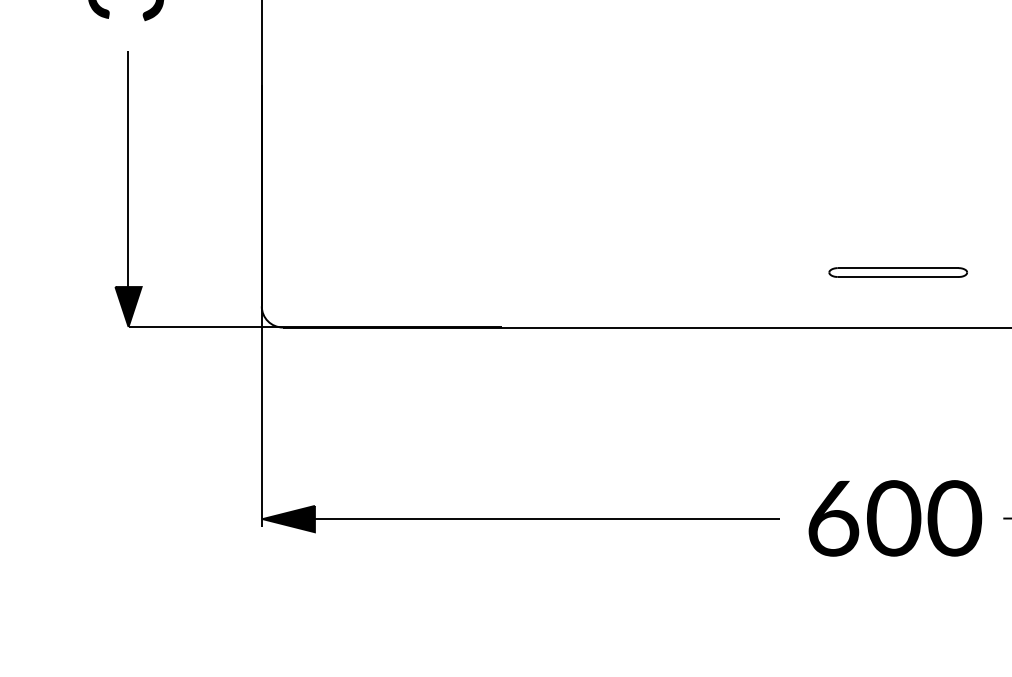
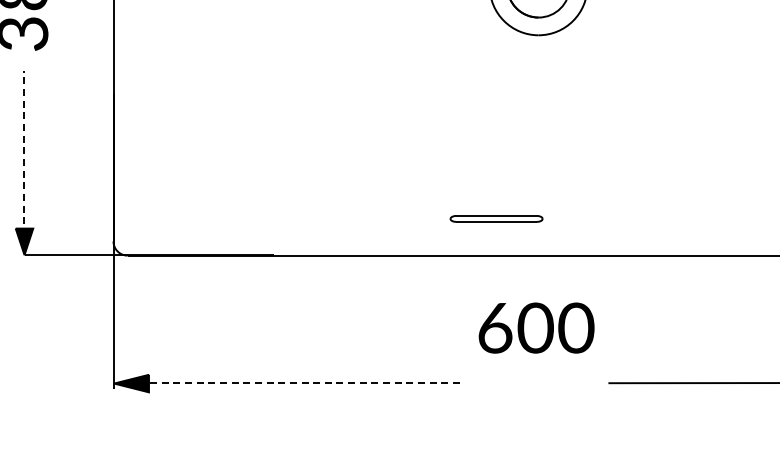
line: (128, 173) -> (24, 152), solid -> dashed
part: (898, 271) -> (496, 218), moved
text: (895, 517) -> (536, 327), moved
line: (543, 518) -> (301, 383), solid -> dashed

